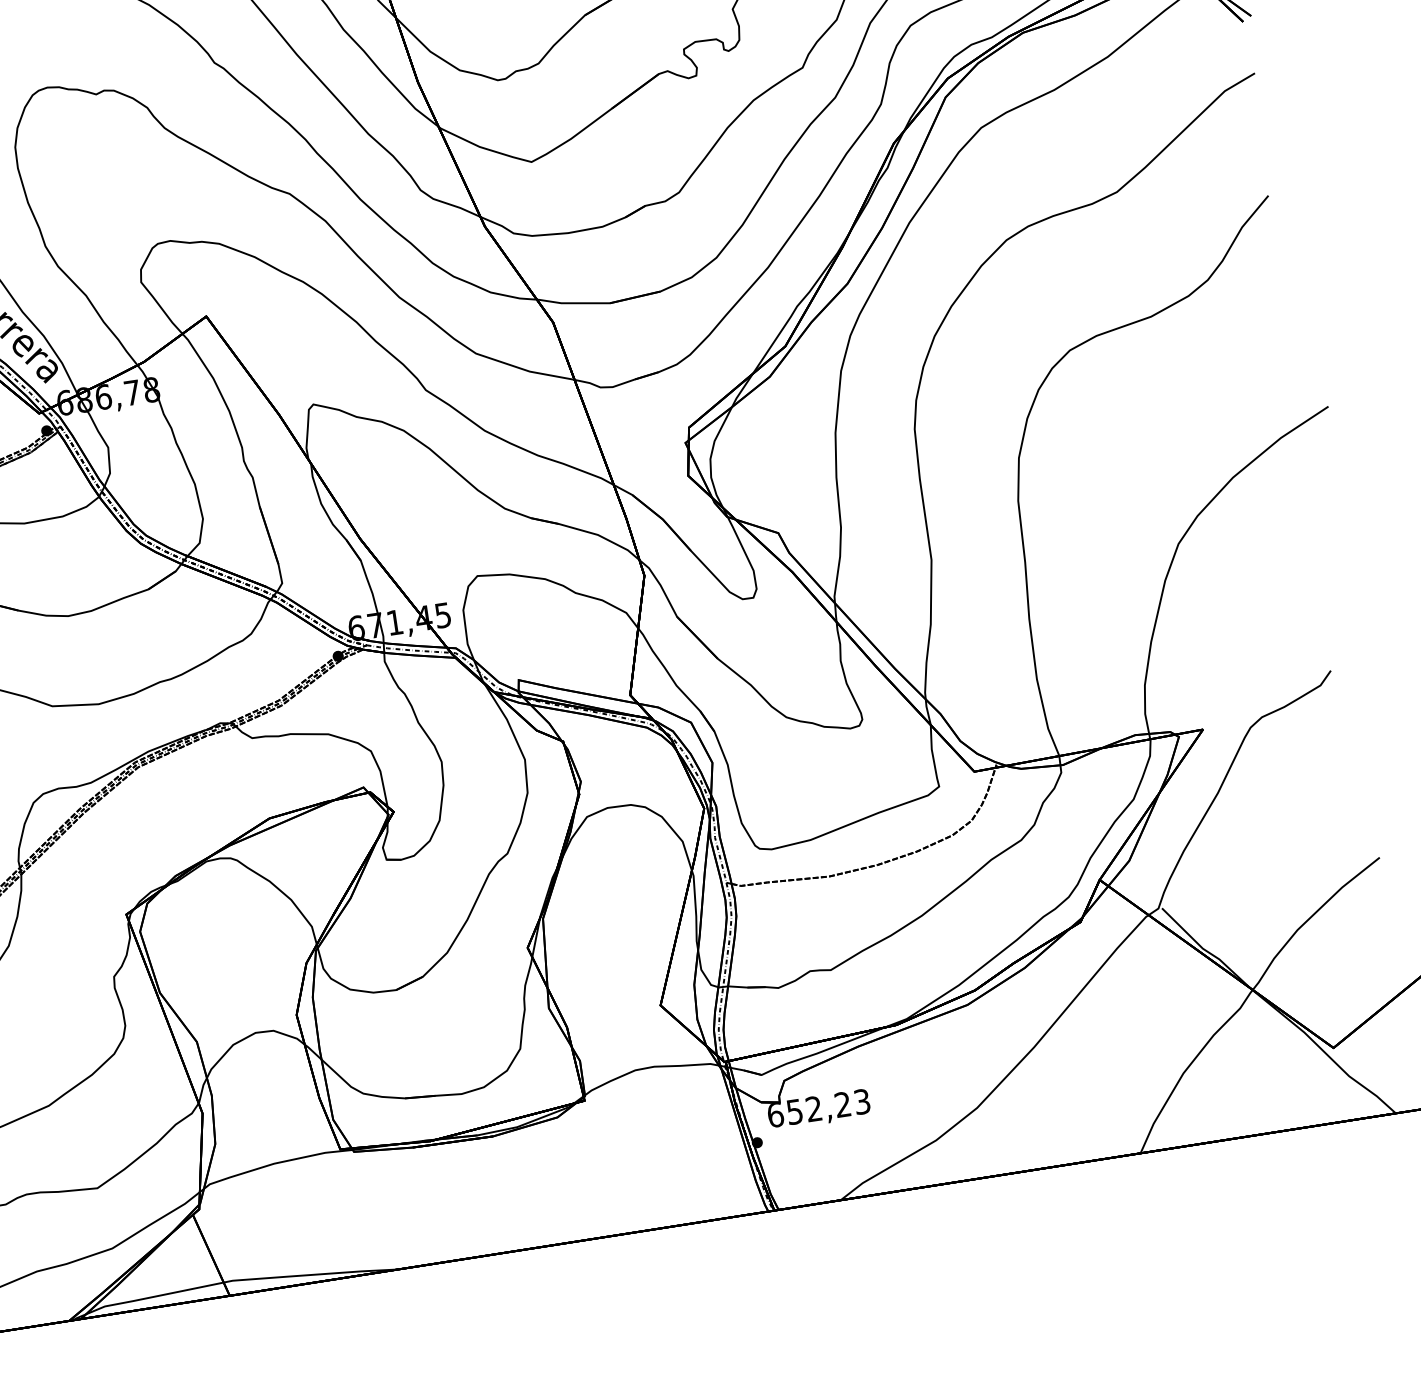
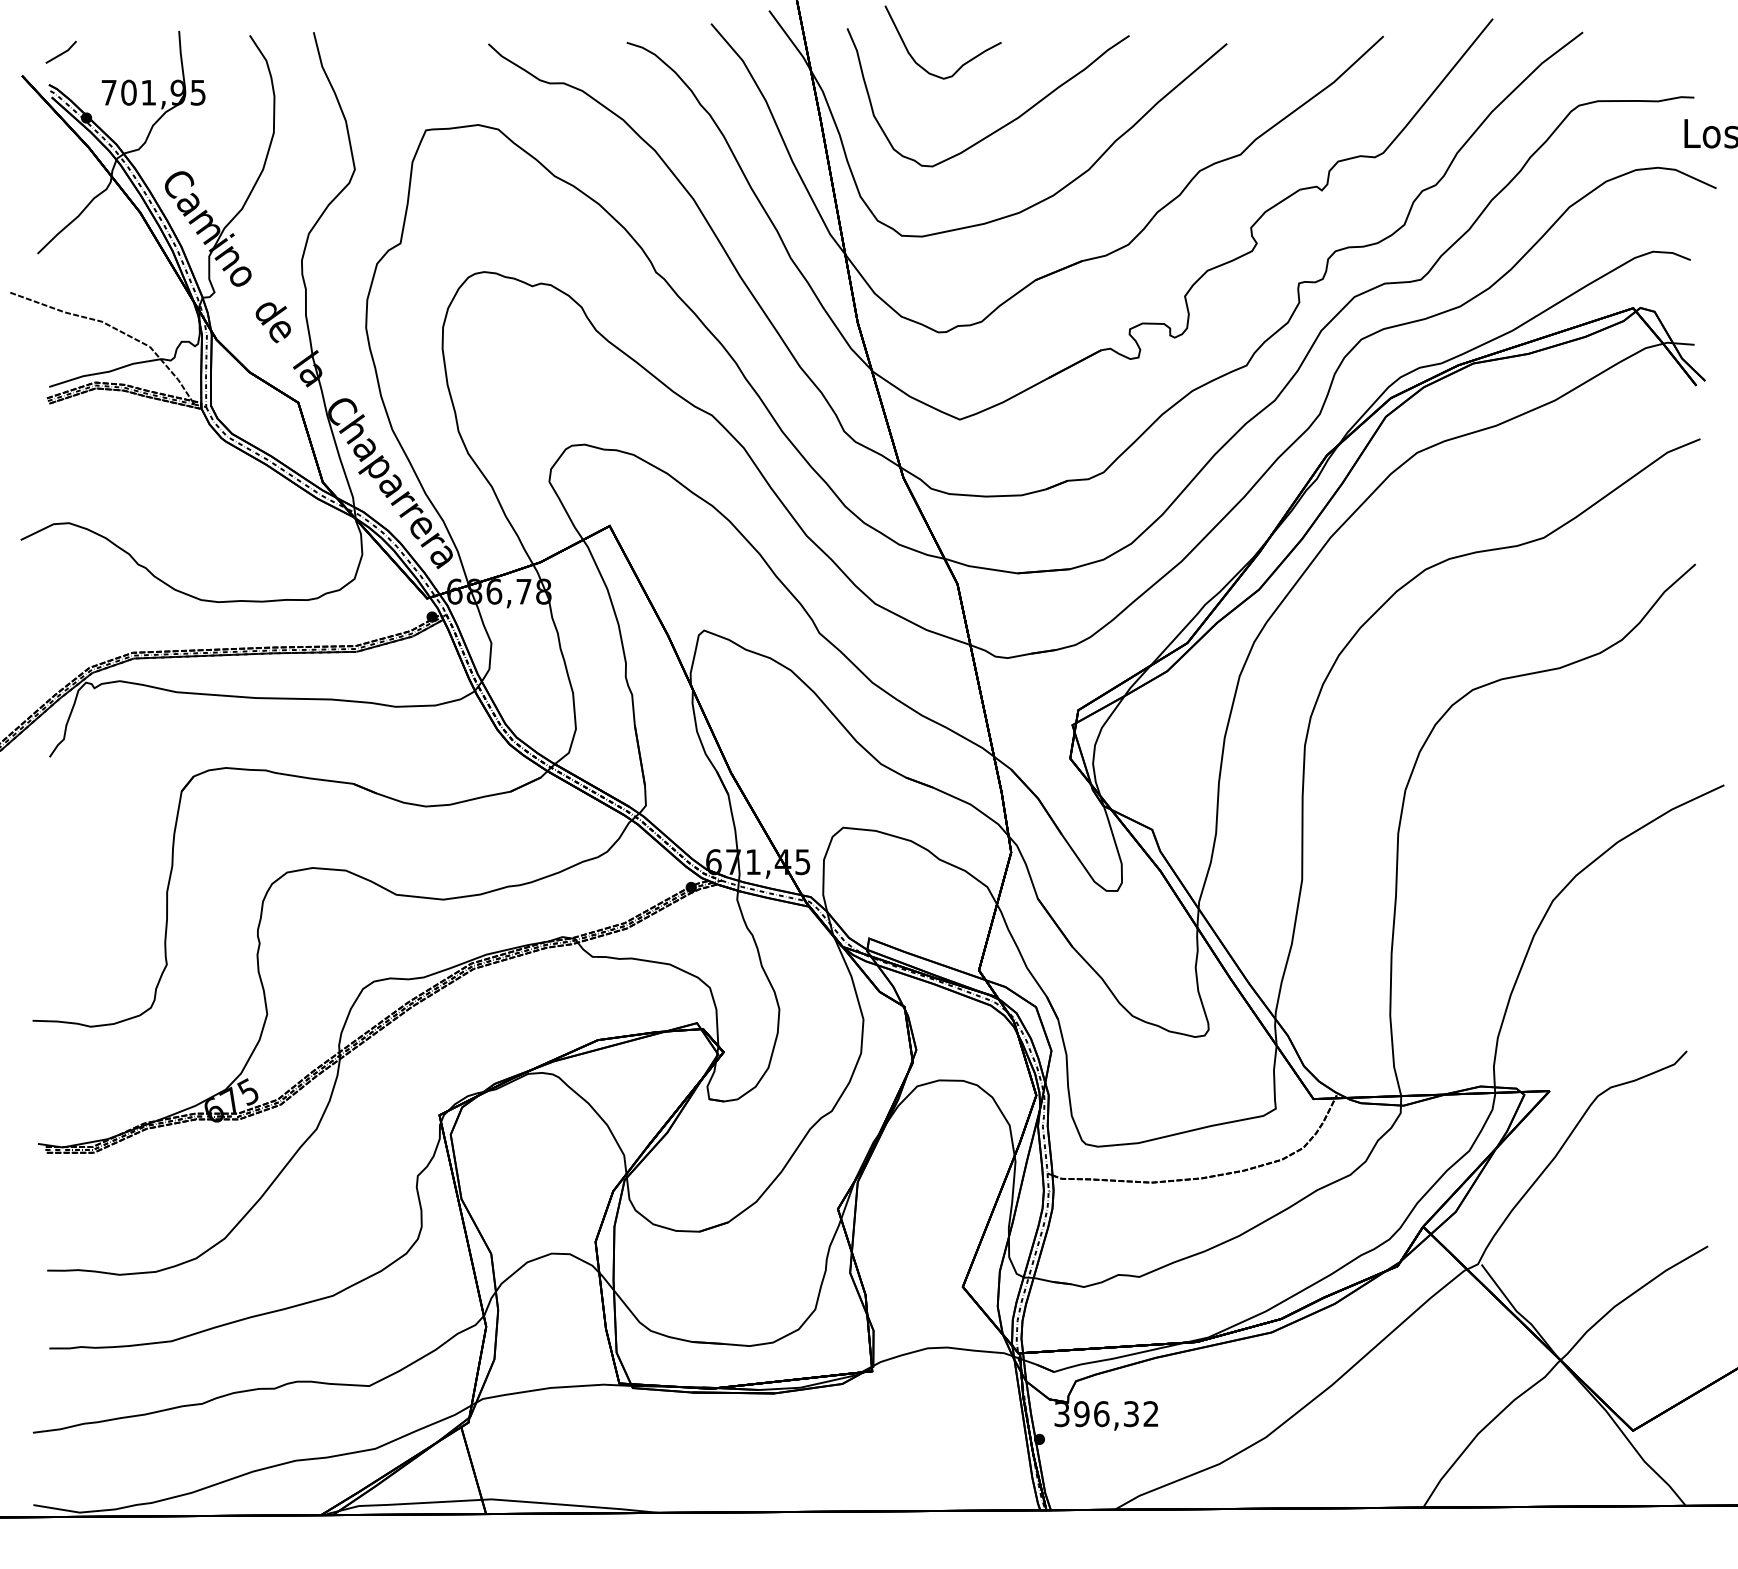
text: (818, 1108) -> (1106, 1414), 652,23 -> 396,32

